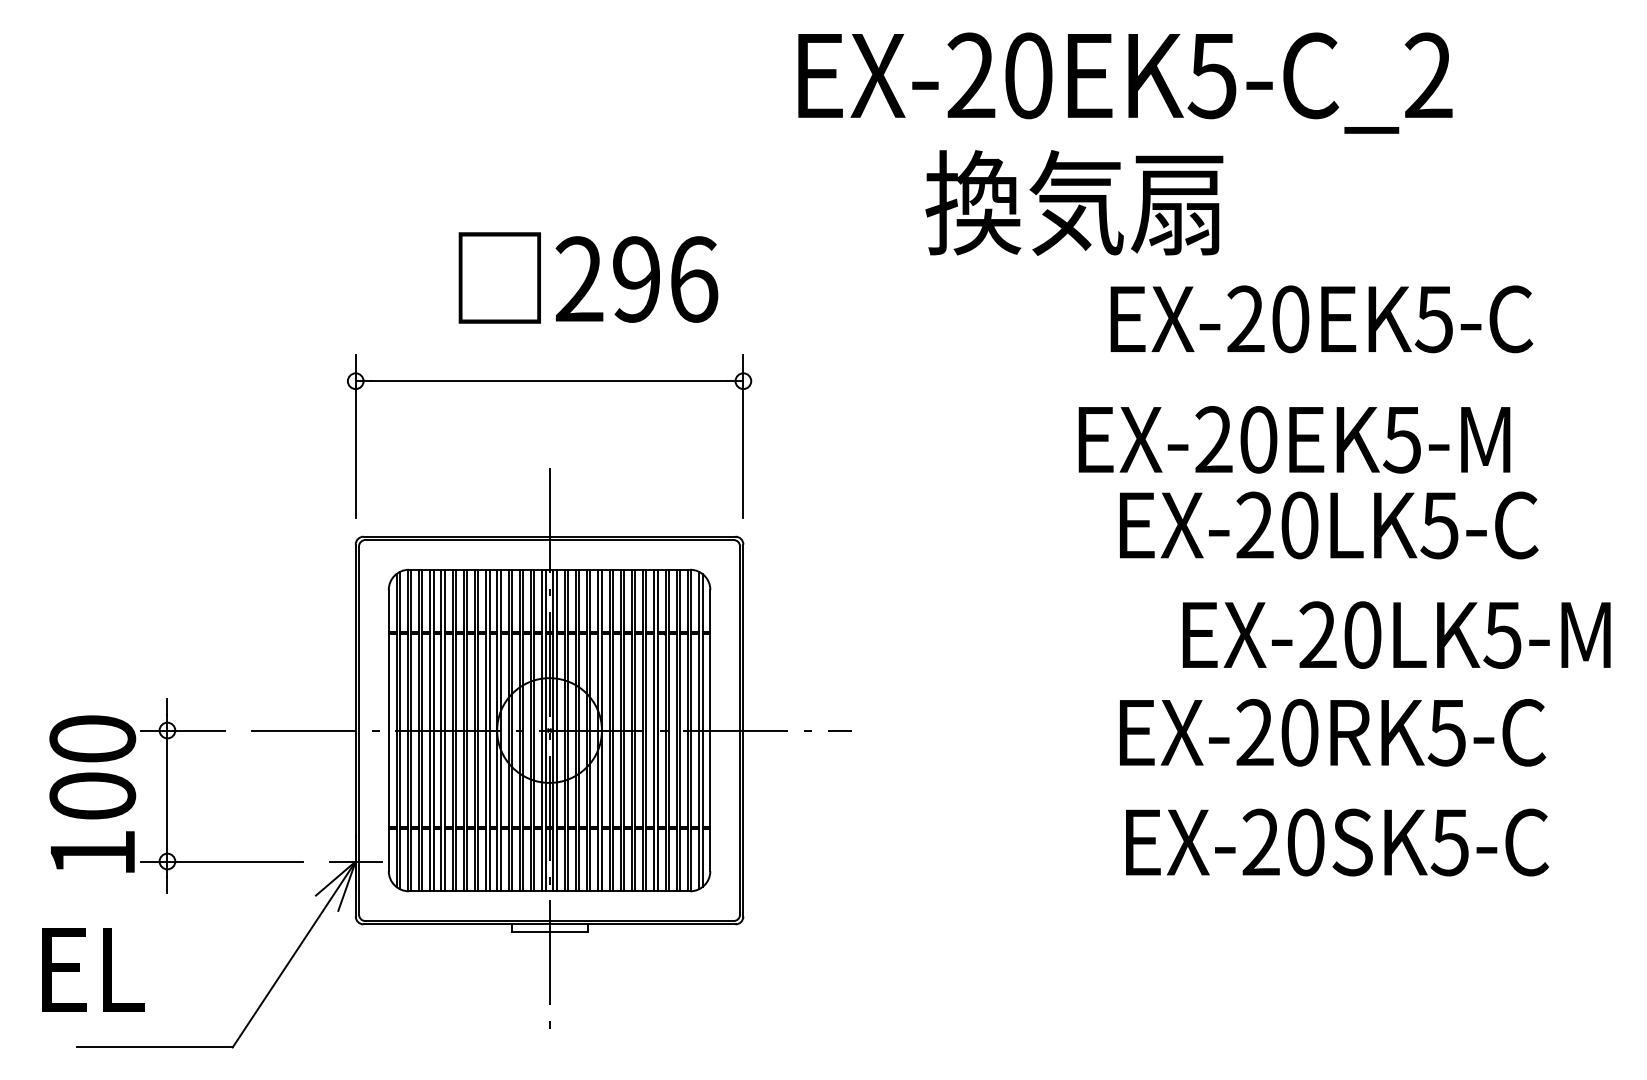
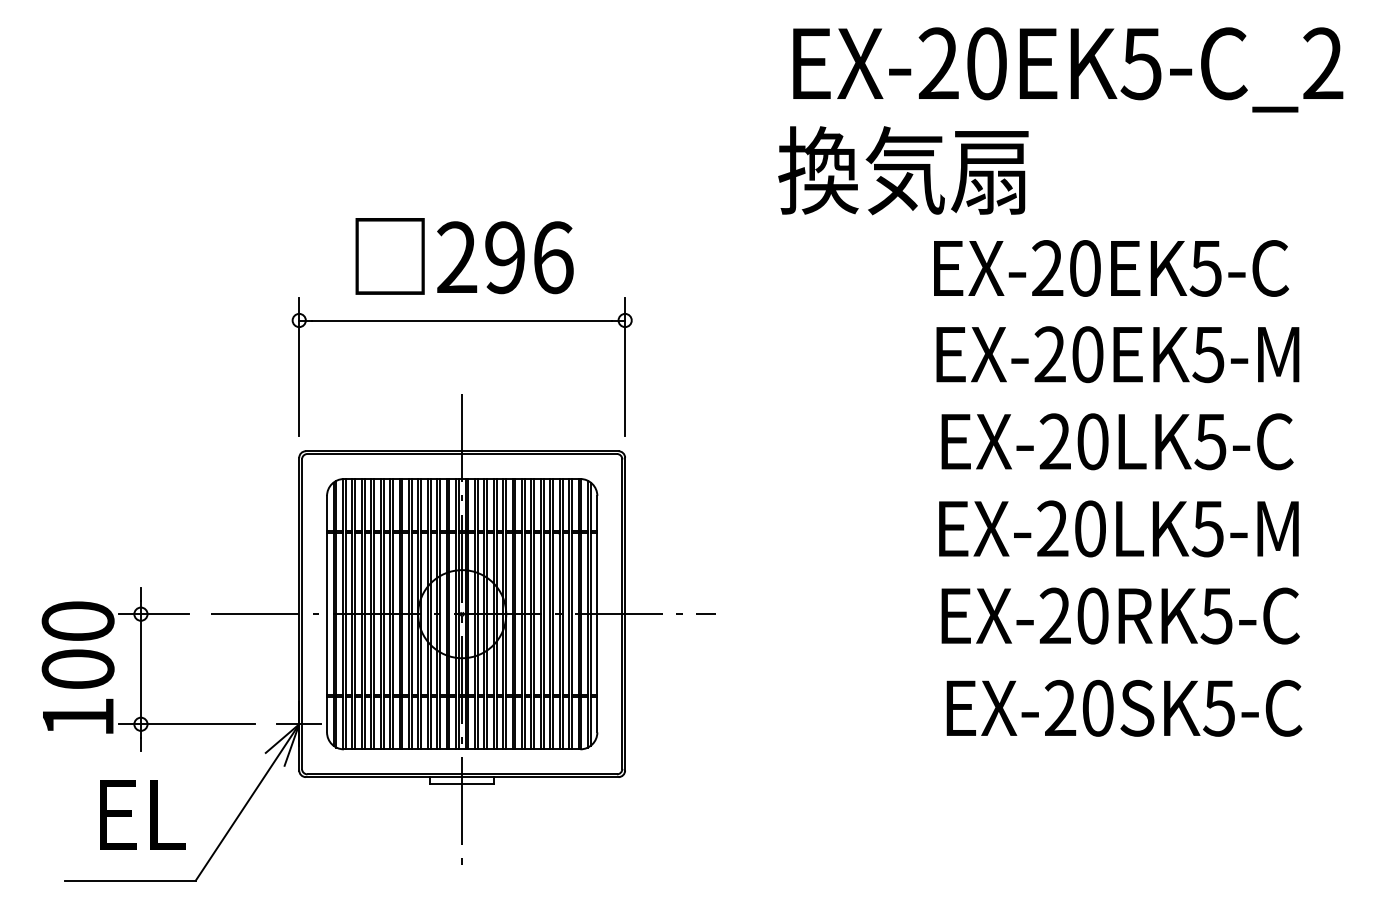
text: (1125, 82) -> (1068, 69), moved
text: (588, 277) -> (464, 256), moved
text: (1294, 439) -> (1117, 354), moved
text: (1396, 634) -> (1118, 528), moved
text: (93, 969) -> (142, 815), moved

